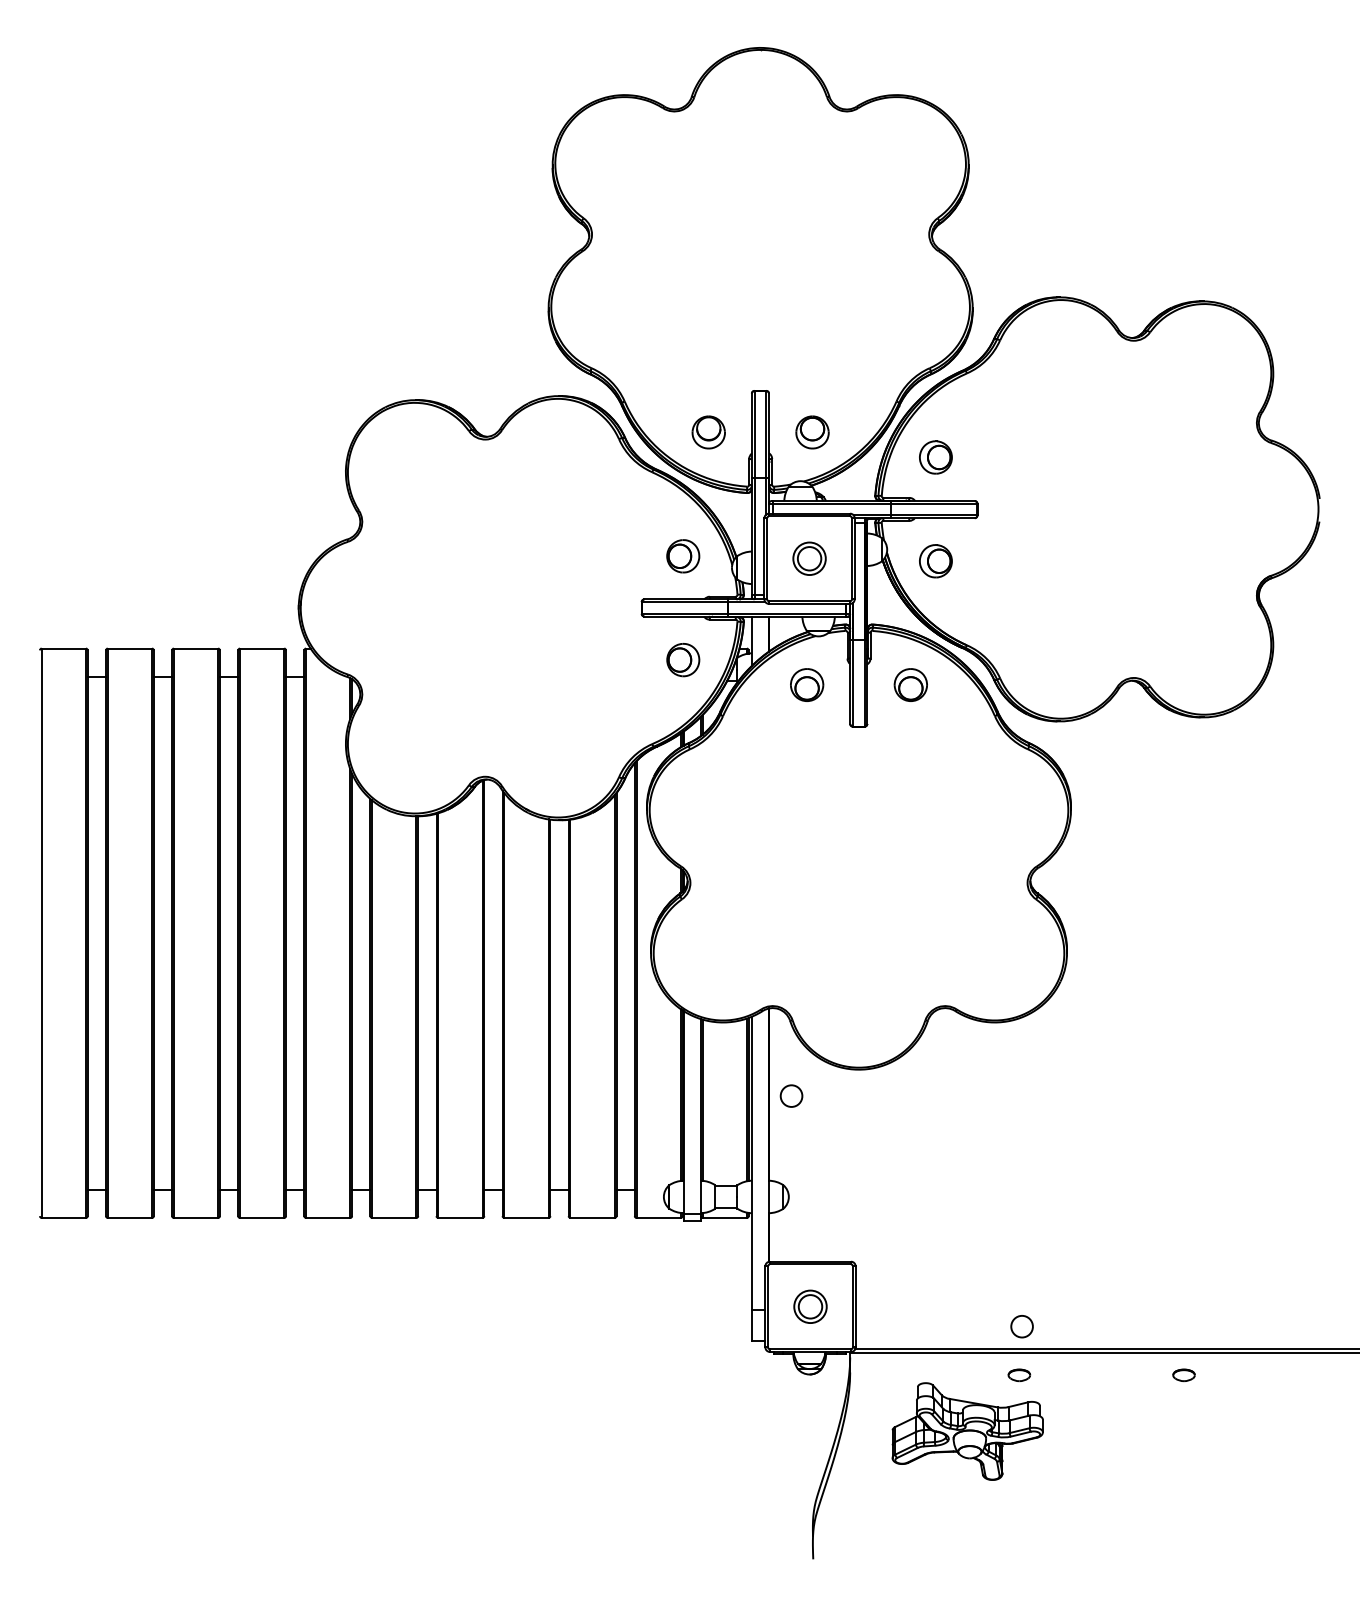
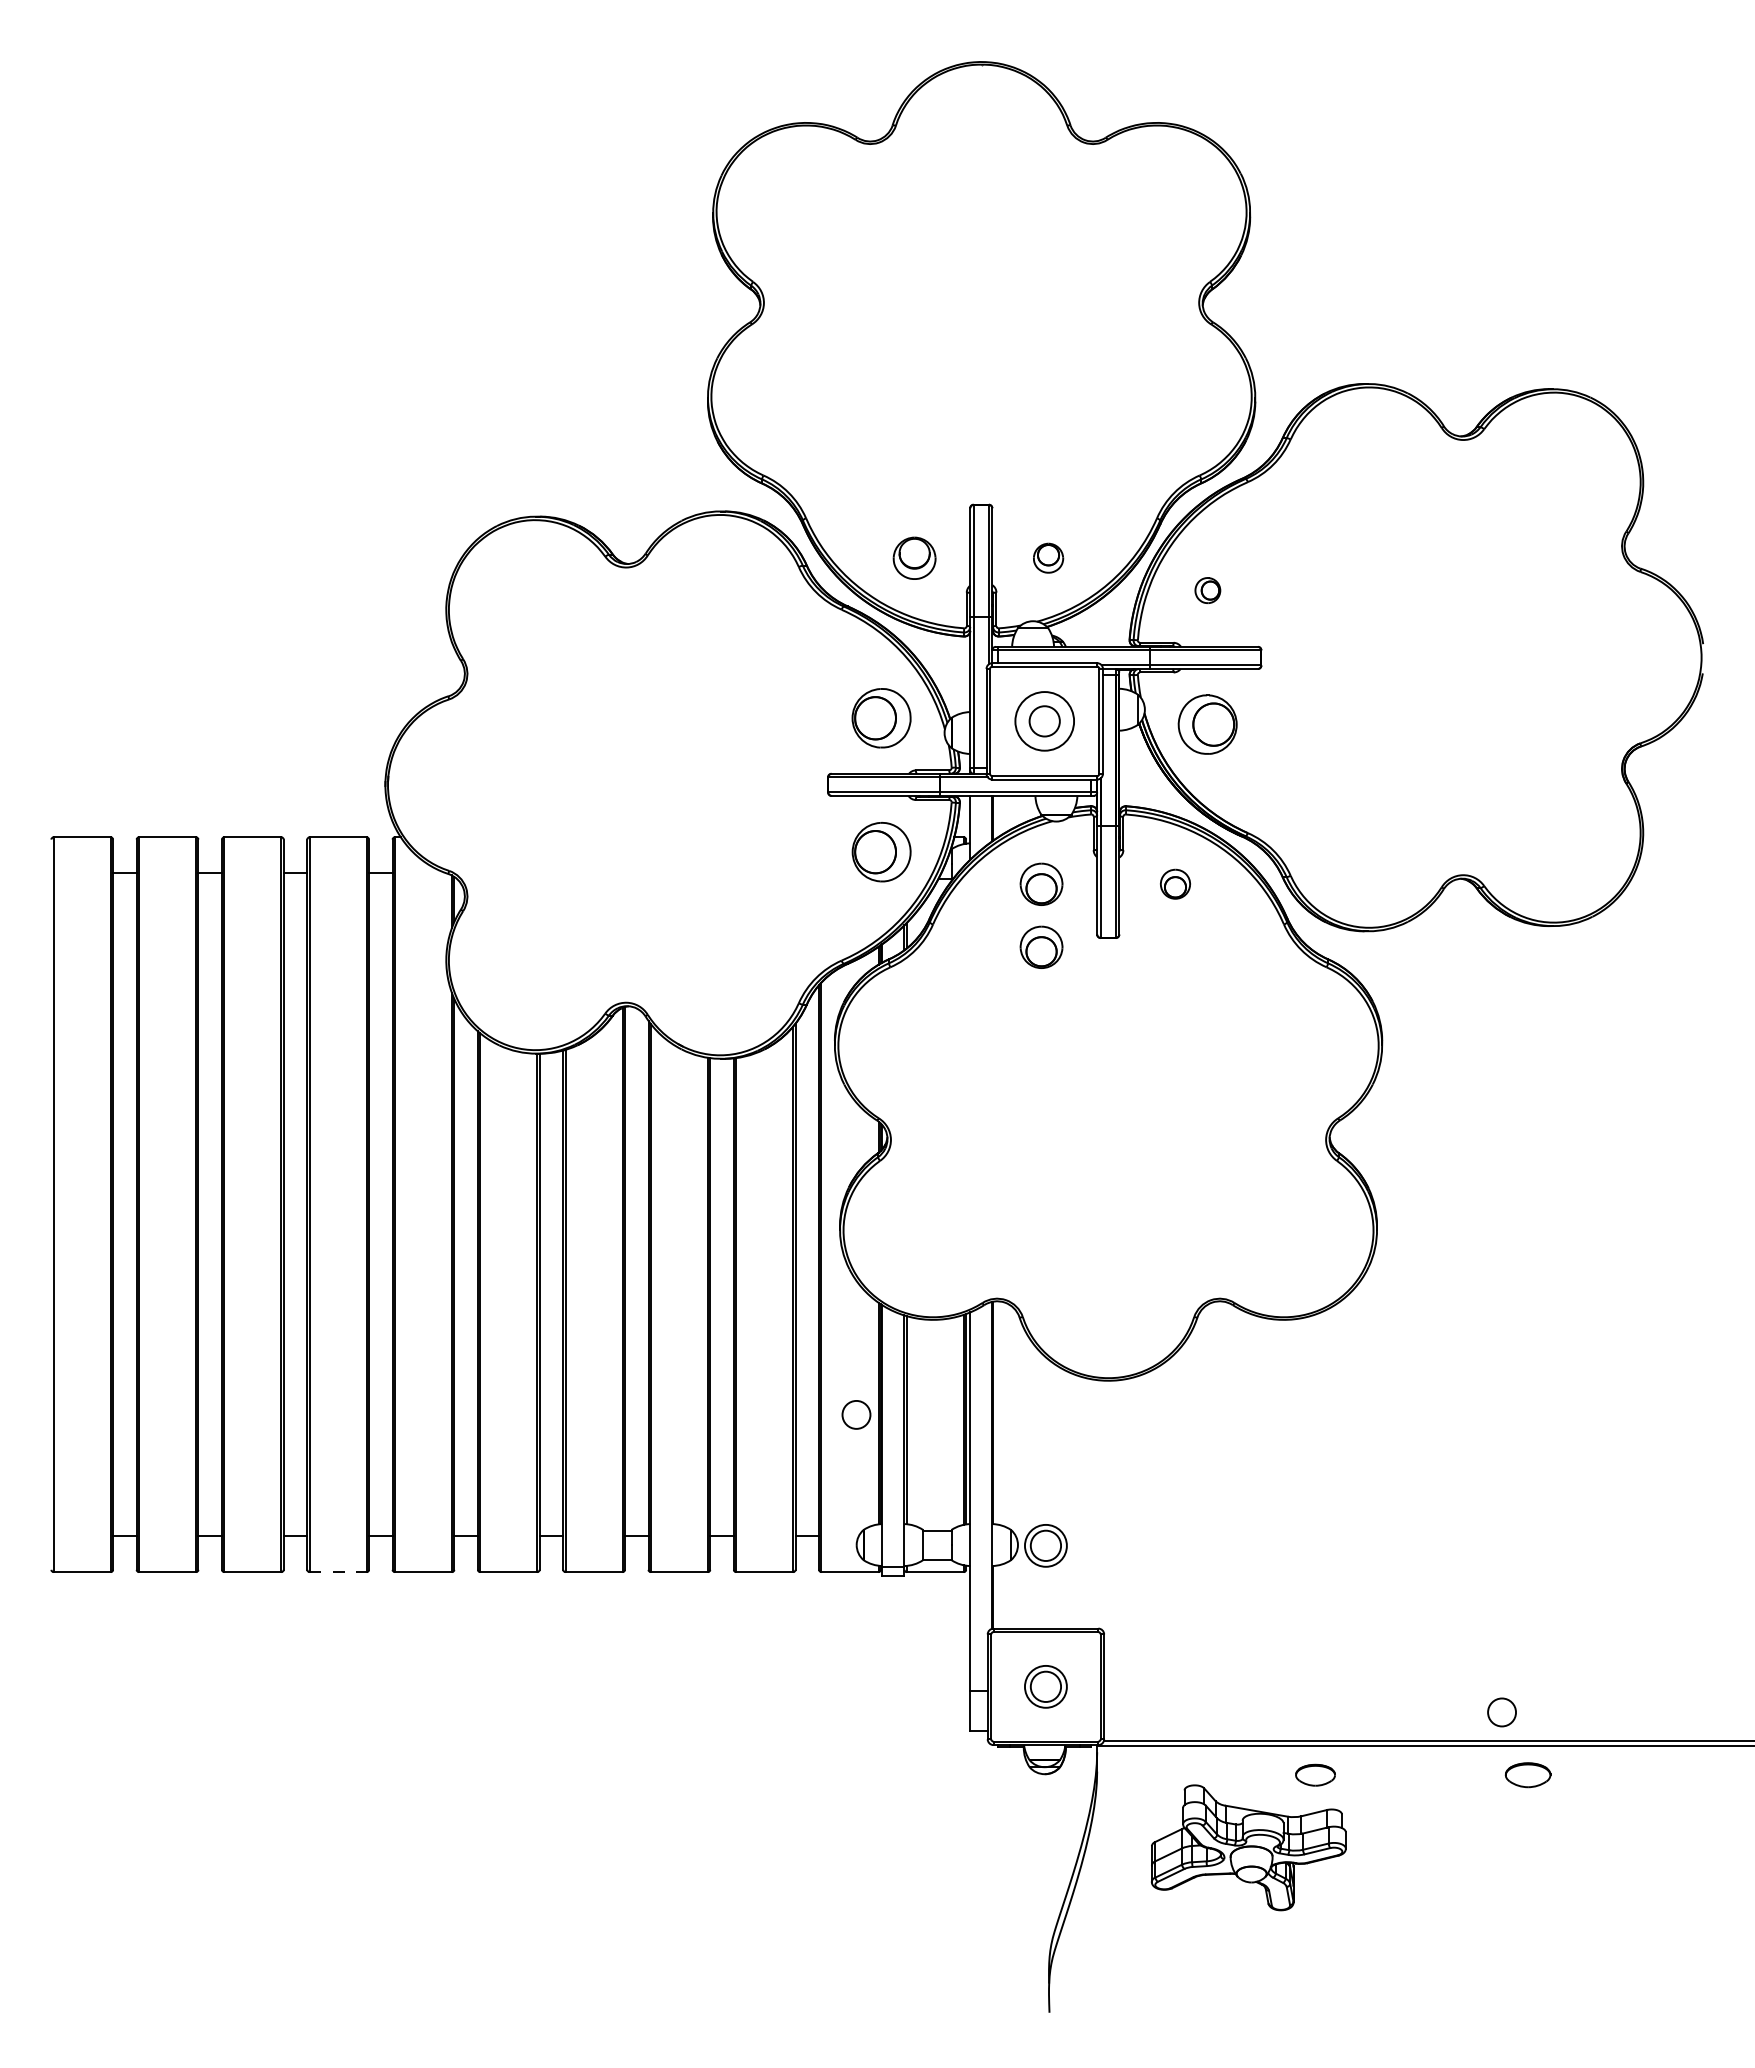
part: (812, 431) -> (1048, 557), size x0.7
part: (935, 457) -> (1207, 590), size x0.6
part: (683, 555) -> (881, 717), size x1.4
circle: (809, 558) -> (1044, 721), size x1.4
part: (935, 561) -> (1207, 724), size x1.4
part: (683, 659) -> (881, 851), size x1.4
part: (910, 684) -> (1175, 883), size x0.7
part: (807, 733) -> (1041, 946), added
circle: (791, 1095) -> (856, 1414), moved
part: (810, 1197) -> (1045, 1545), added
line: (262, 1218) -> (338, 1572), solid -> dashed
circle: (1021, 1326) -> (1501, 1712), moved
part: (1019, 1375) -> (1315, 1775), size x1.4
part: (1183, 1375) -> (1527, 1775), size x1.6

